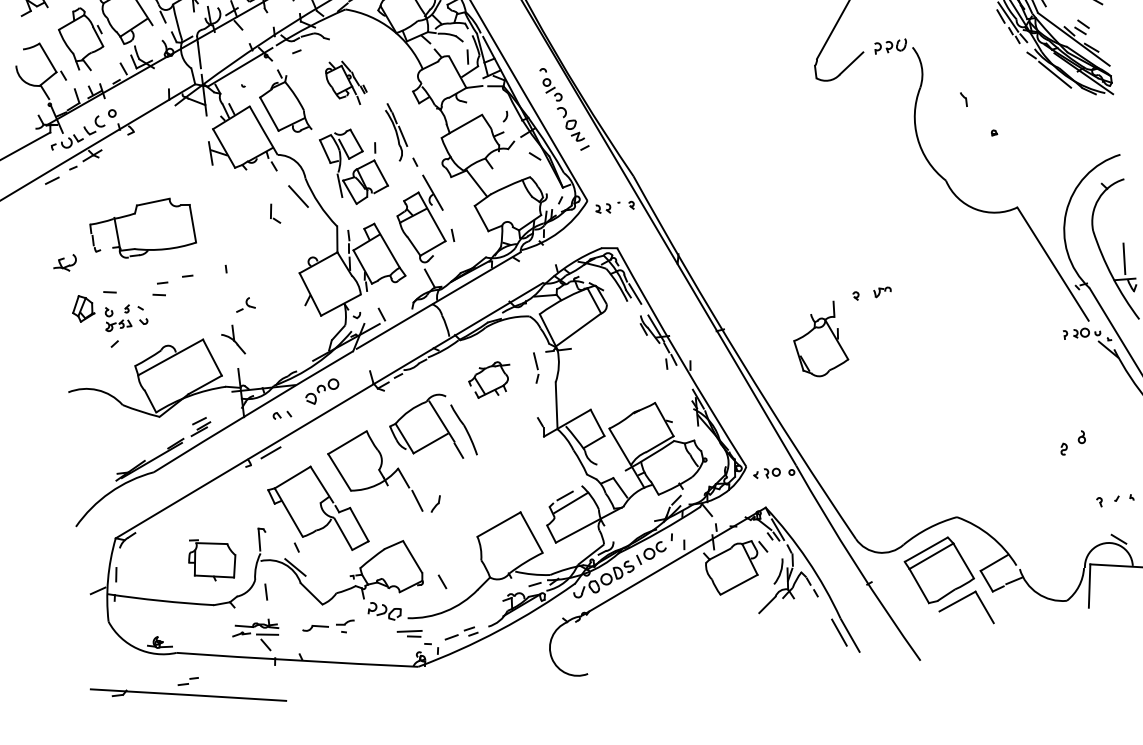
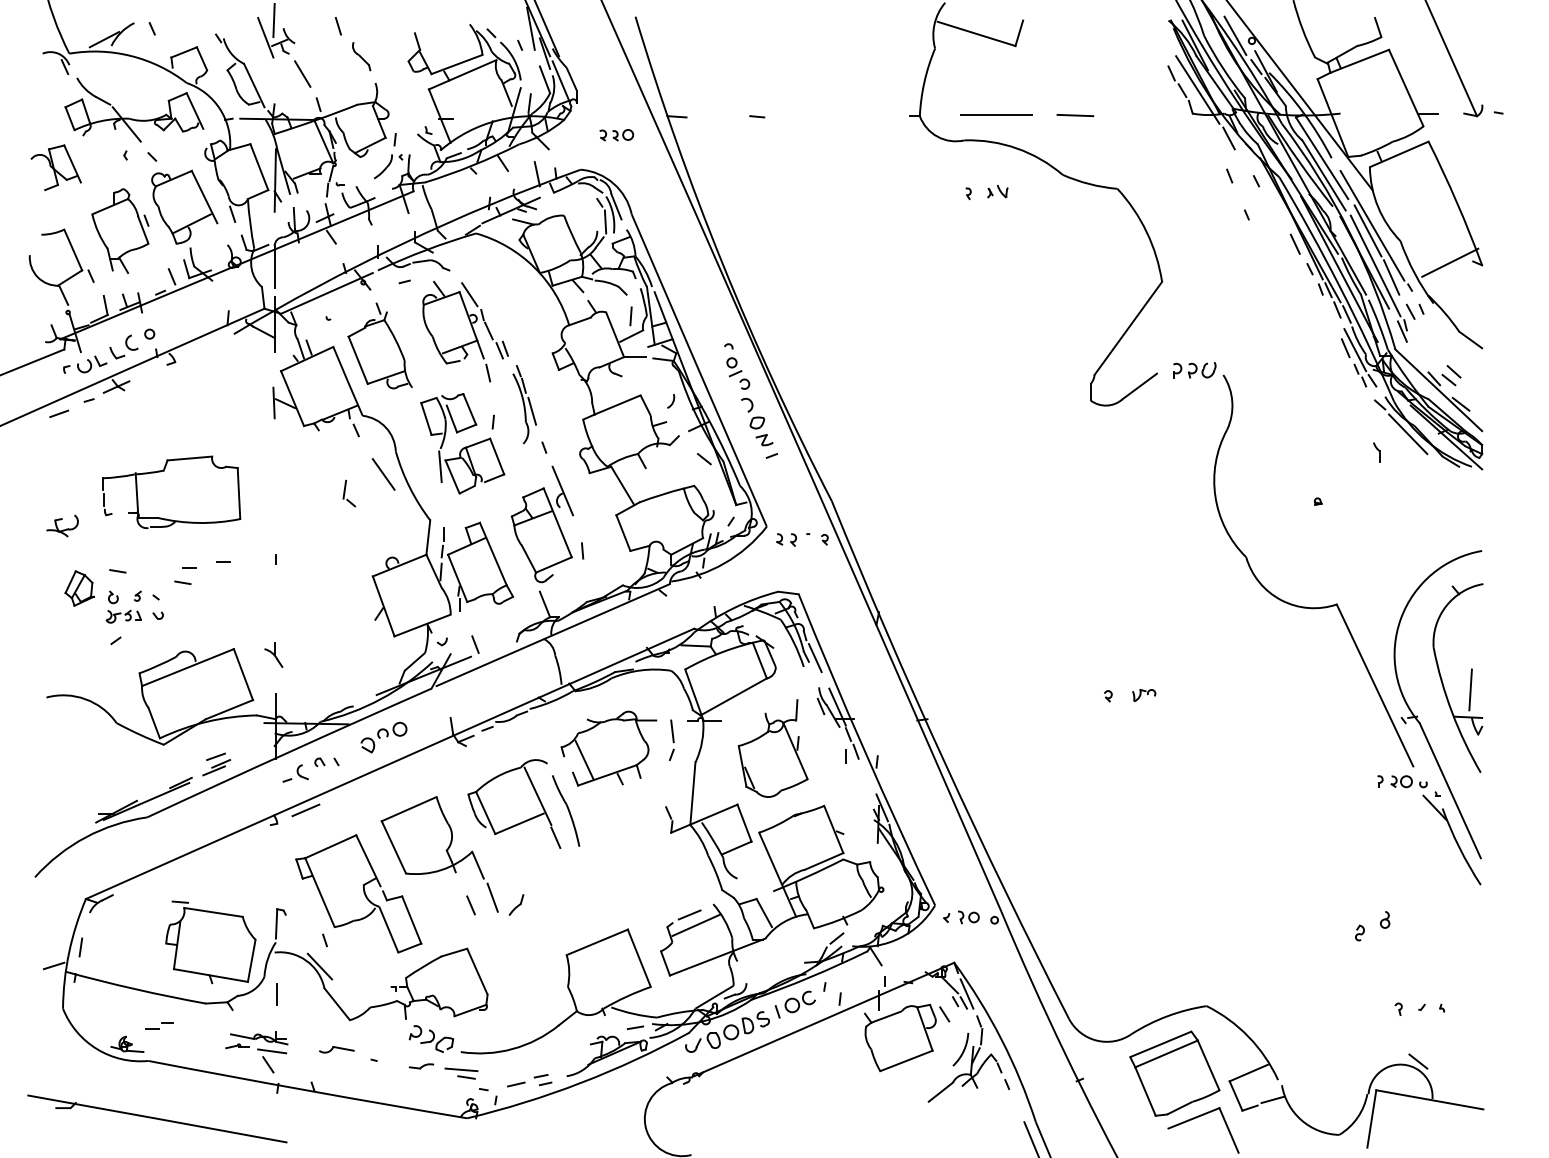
part: (346, 83) -> (465, 331), size x1.67
part: (963, 99) -> (1376, 452), moved
part: (245, 304) -> (295, 773), moved
part: (819, 339) -> (772, 748), moved
part: (232, 340) -> (273, 654), size x0.62
part: (489, 379) -> (608, 748), size x1.67
part: (212, 559) -> (210, 942), size x1.43
line: (442, 582) -> (470, 905), moved
part: (345, 623) -> (421, 1066), moved
part: (188, 681) -> (159, 1025), moved

